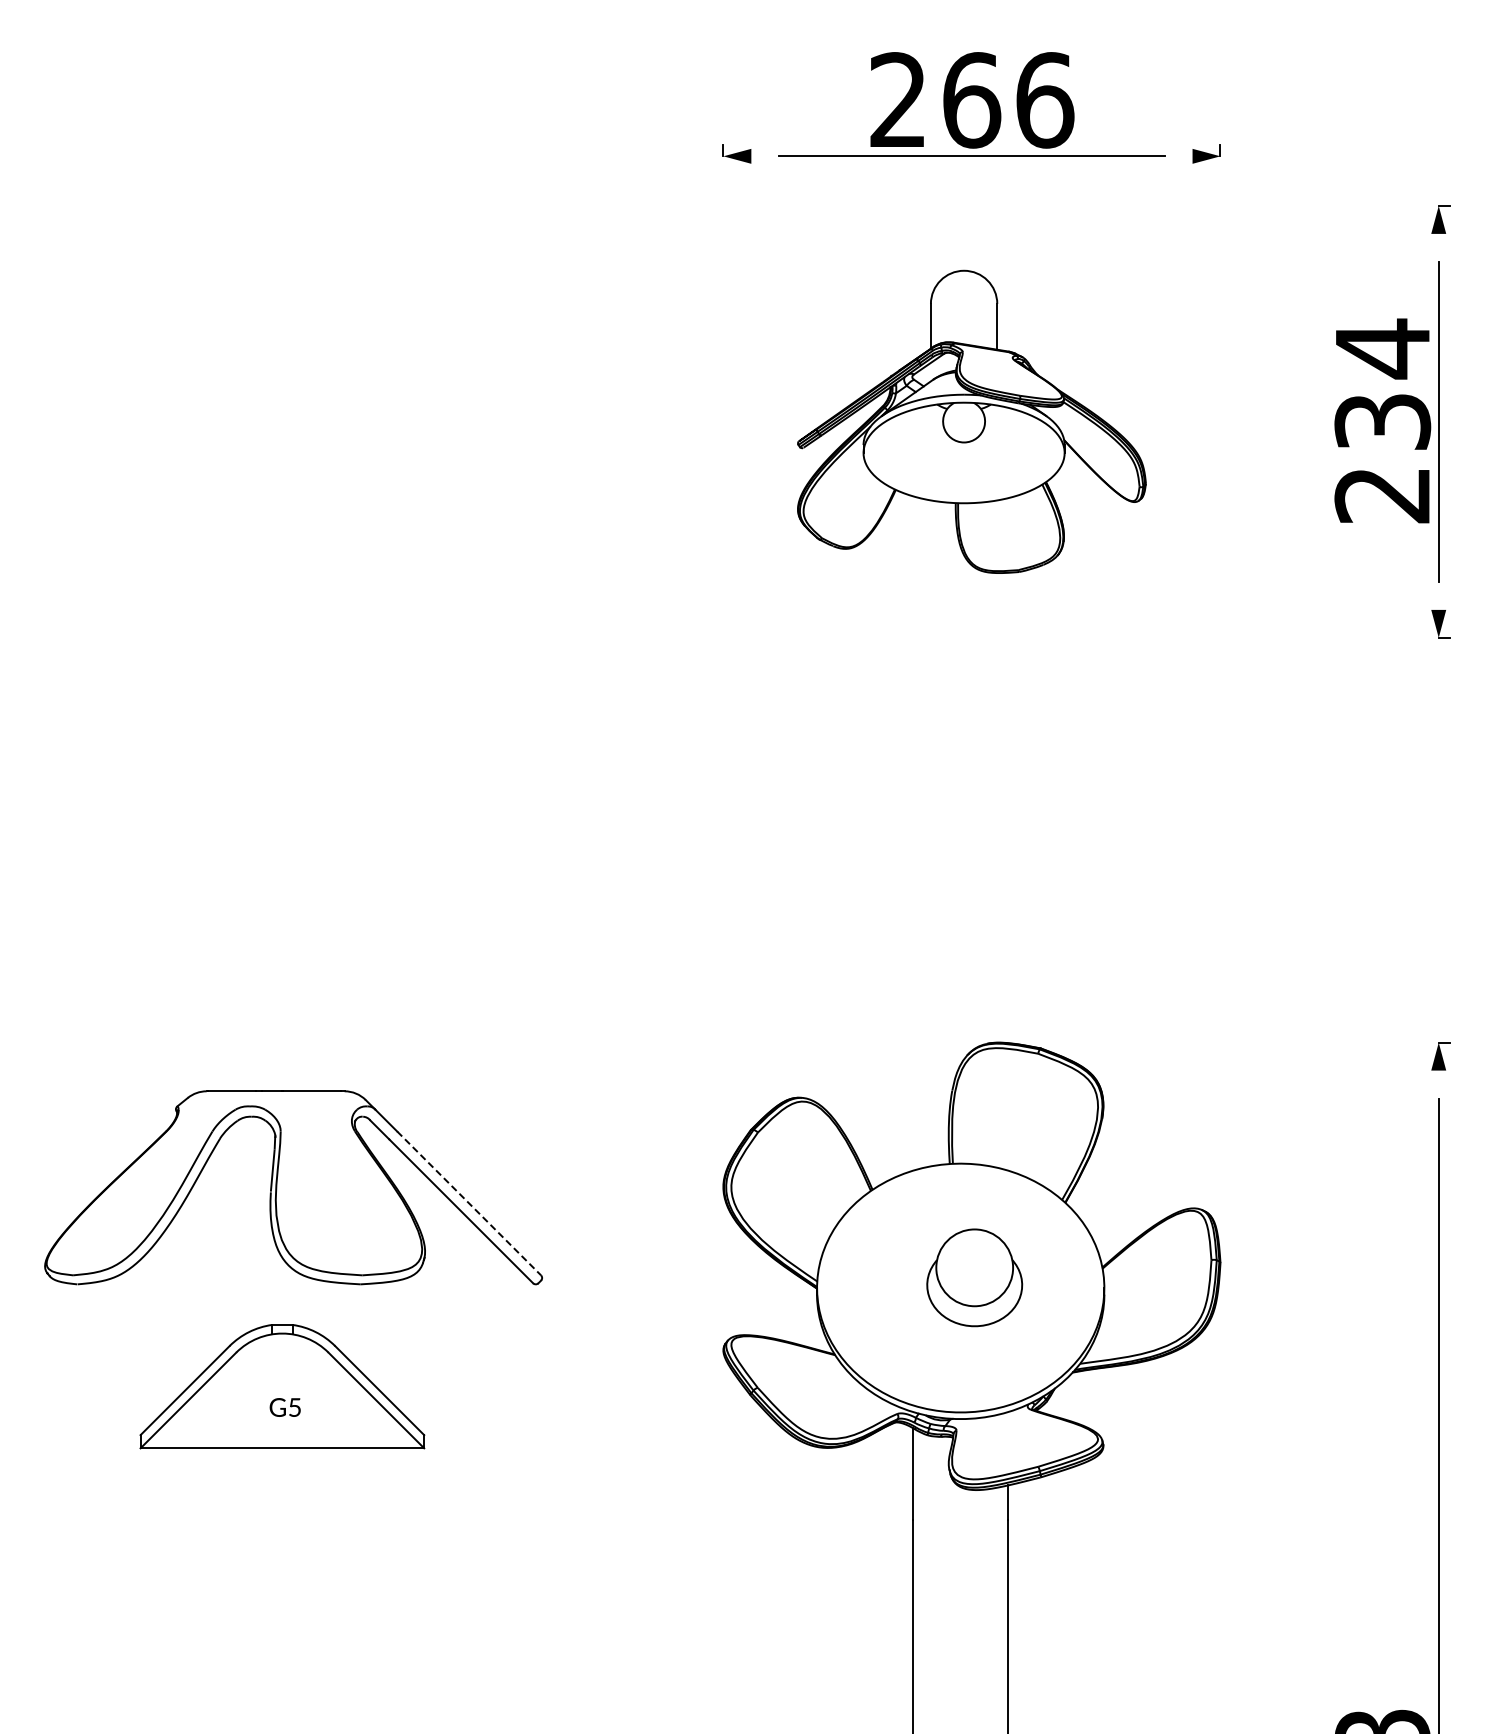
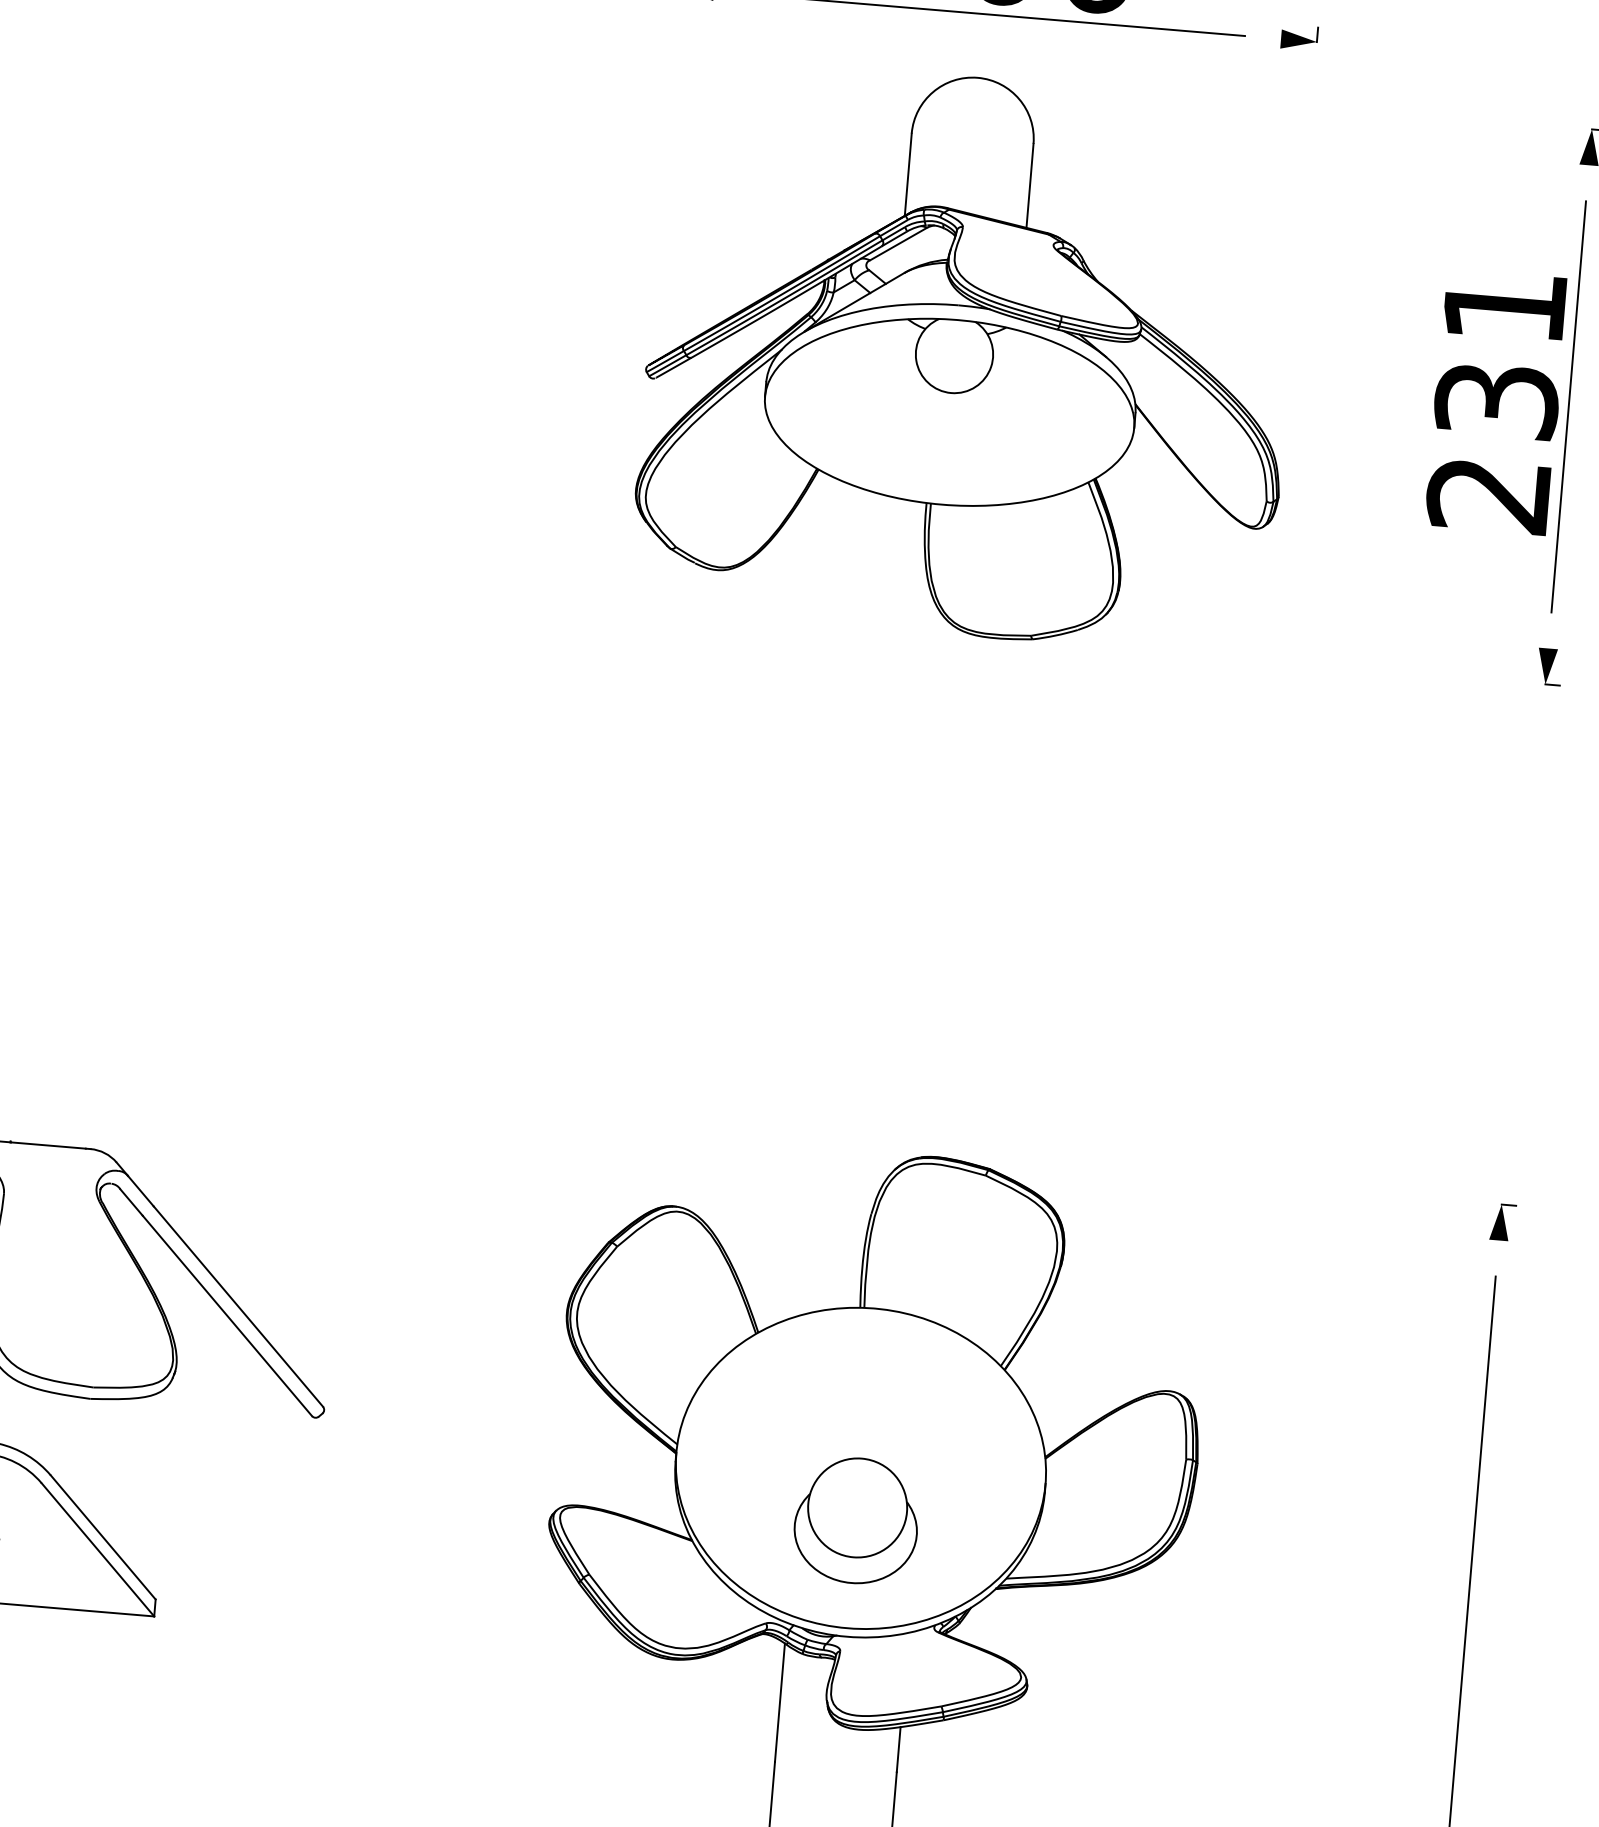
text: (1382, 348) -> (1504, 306), 234 -> 231
part: (971, 421) -> (968, 355), size x1.43
line: (469, 1203) -> (238, 1306), dashed -> solid
part: (974, 1277) -> (856, 1520), moved

